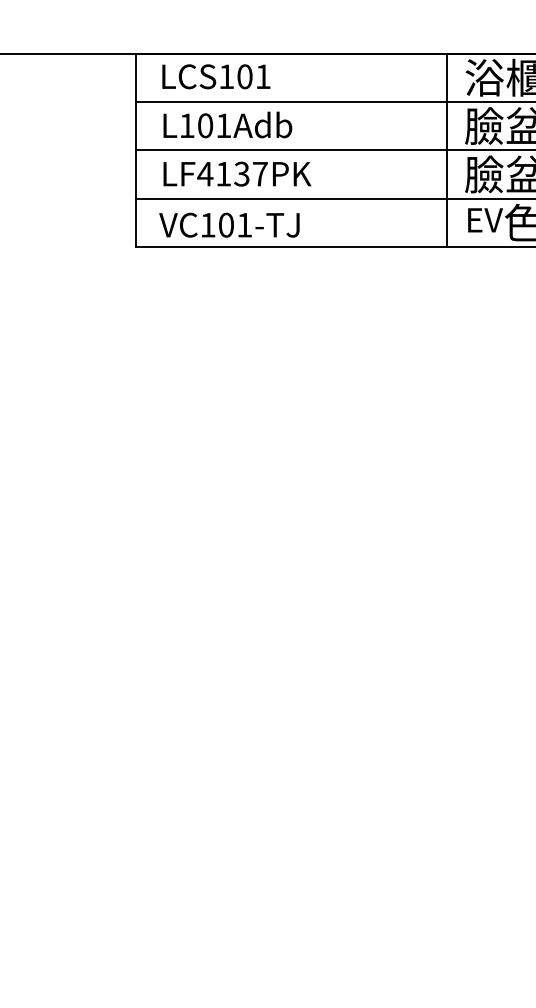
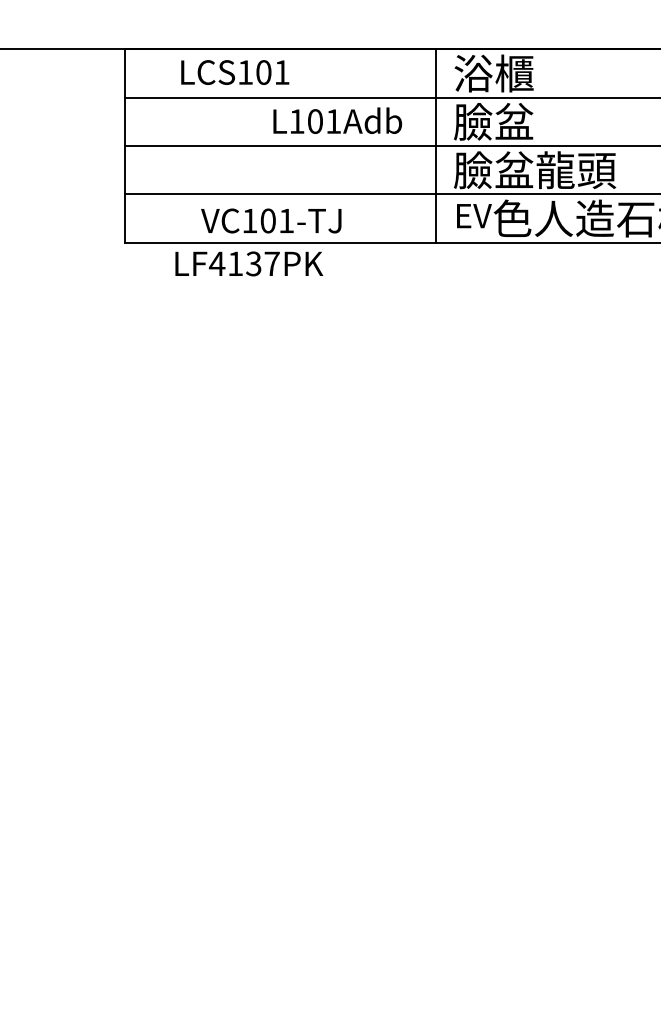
text: (216, 76) -> (235, 72), moved
text: (227, 124) -> (337, 120), moved
text: (237, 173) -> (249, 263), moved
text: (229, 224) -> (271, 220), moved

